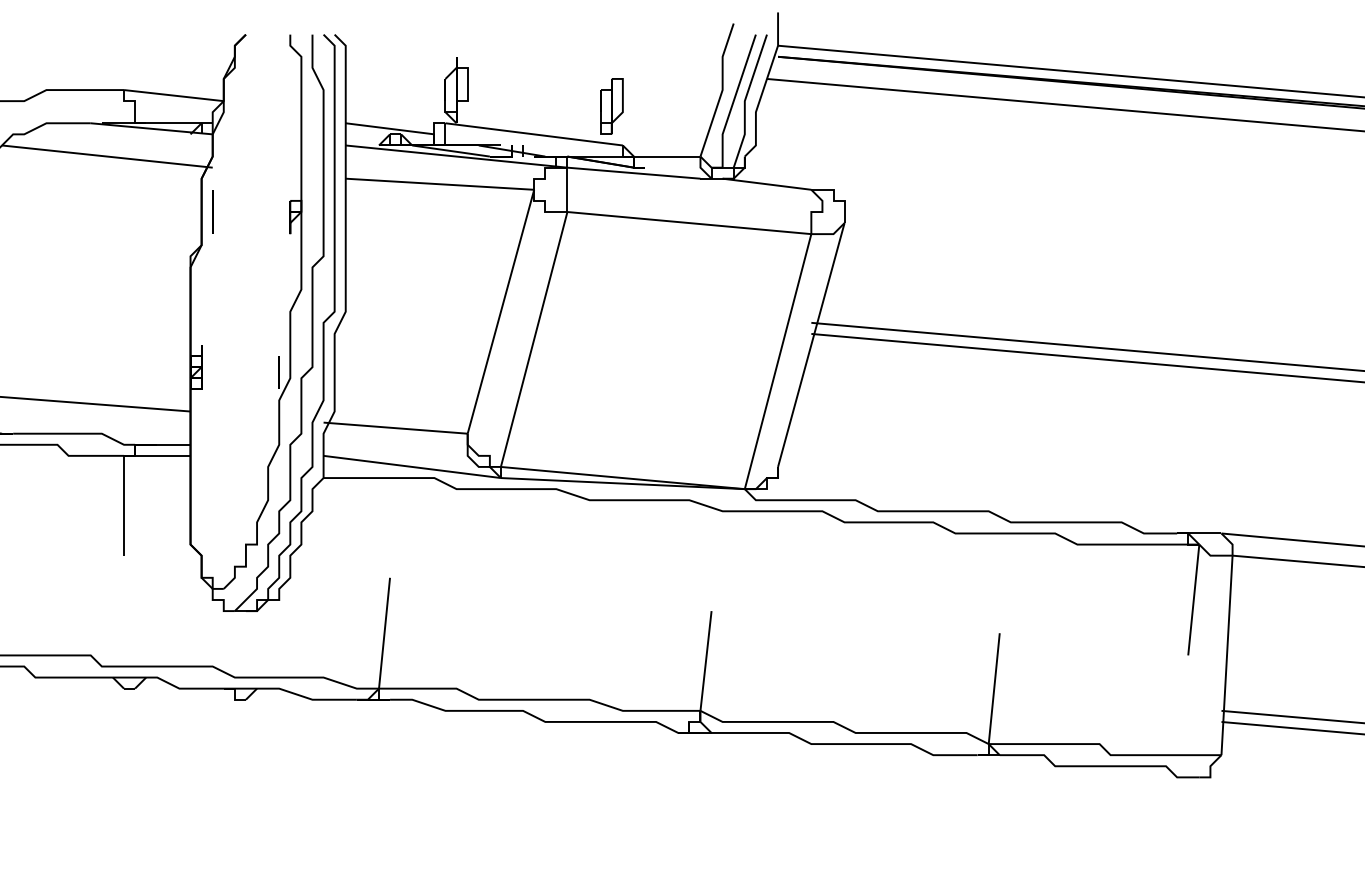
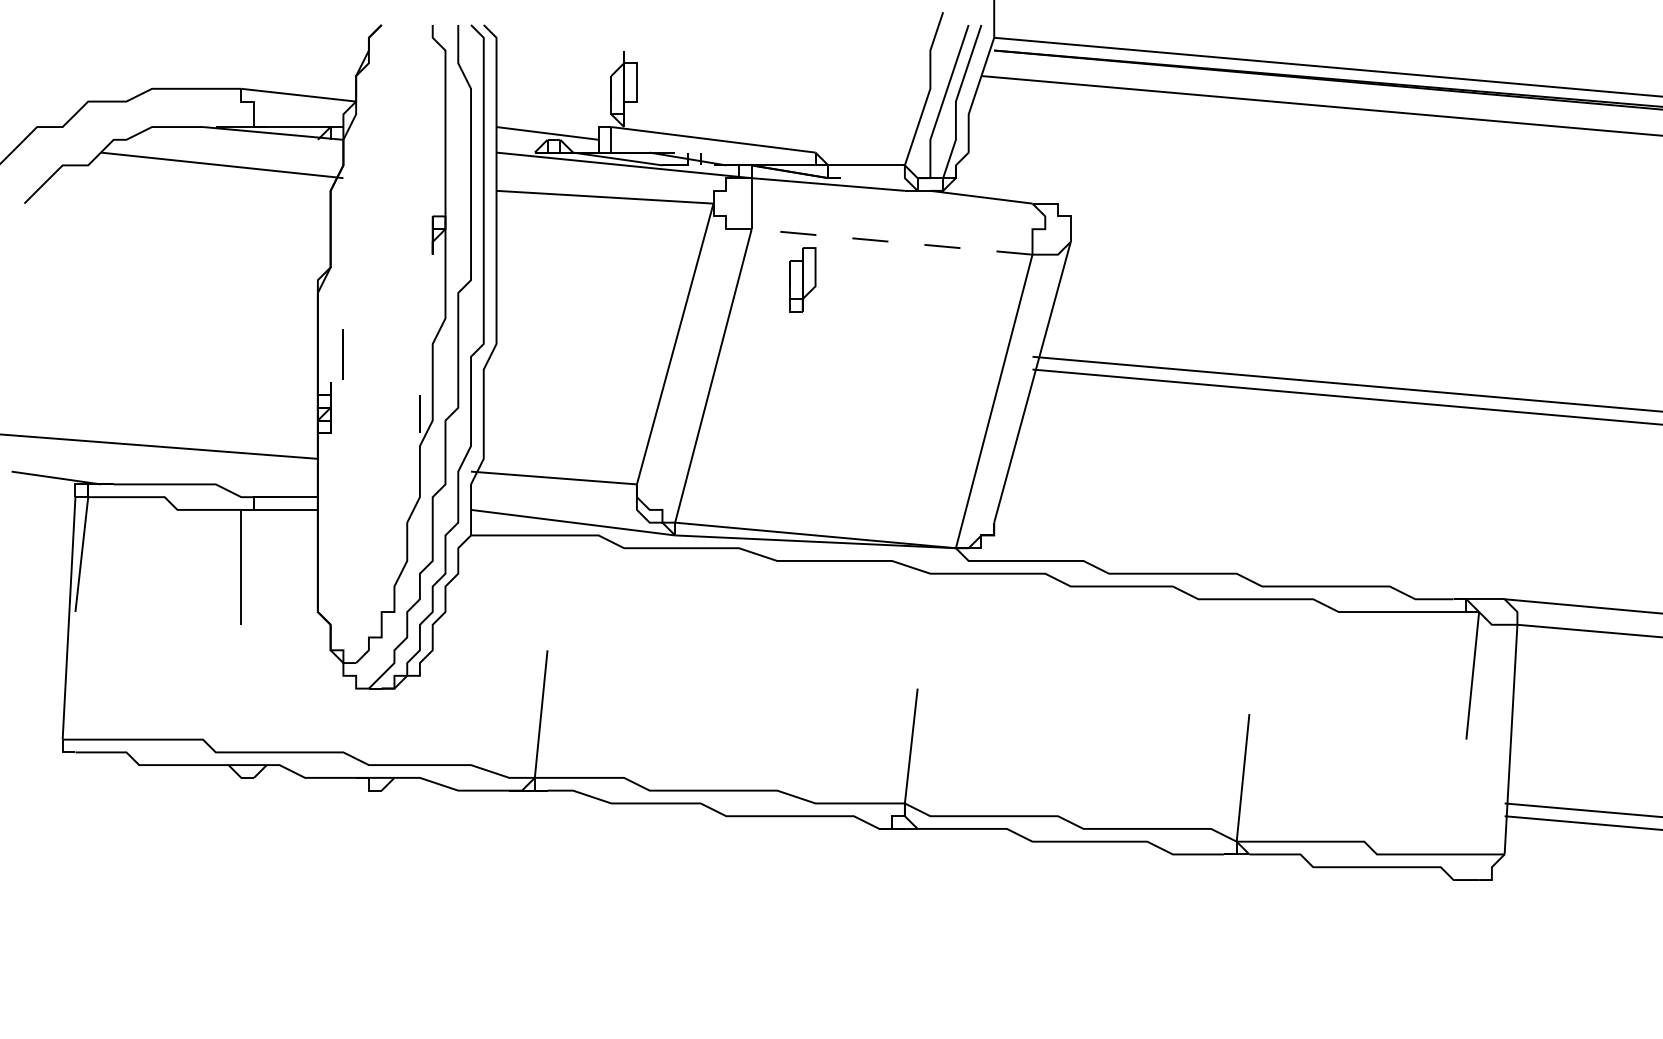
part: (611, 106) -> (802, 279), moved
line: (211, 212) -> (342, 354), moved
line: (689, 222) -> (892, 241), solid -> dashed

